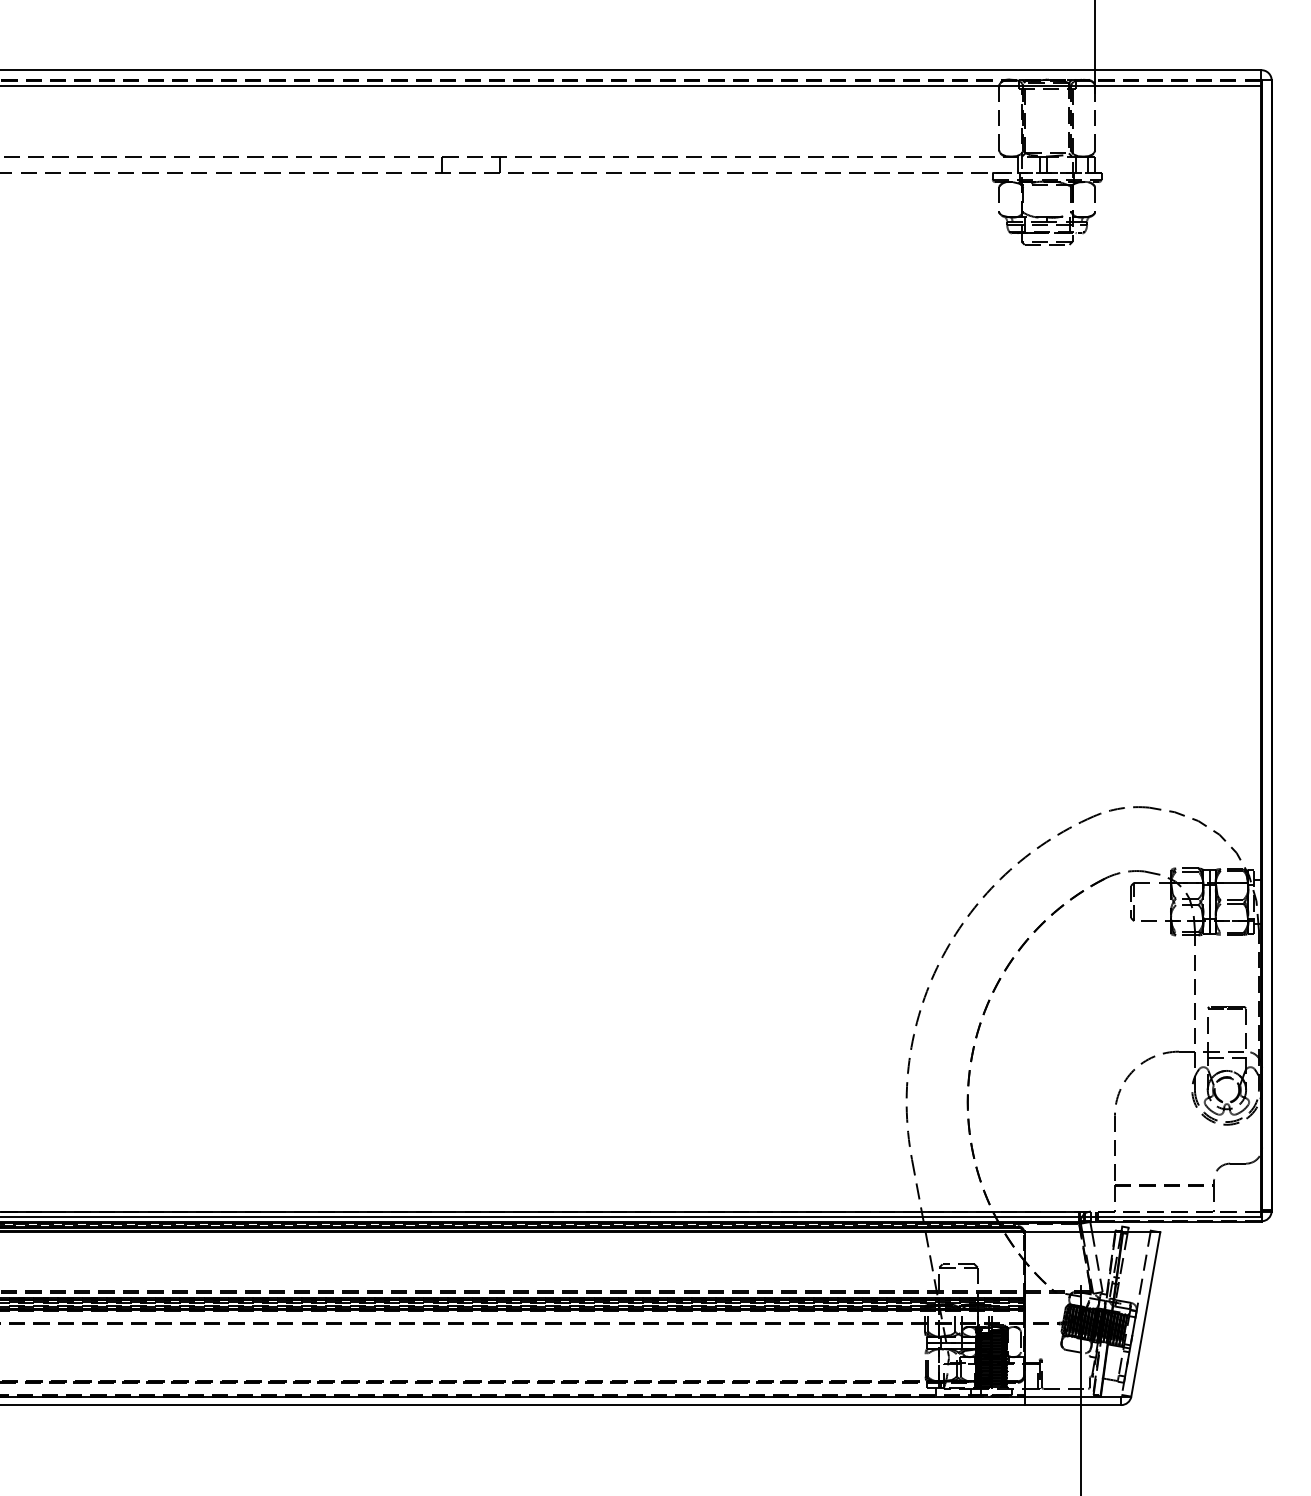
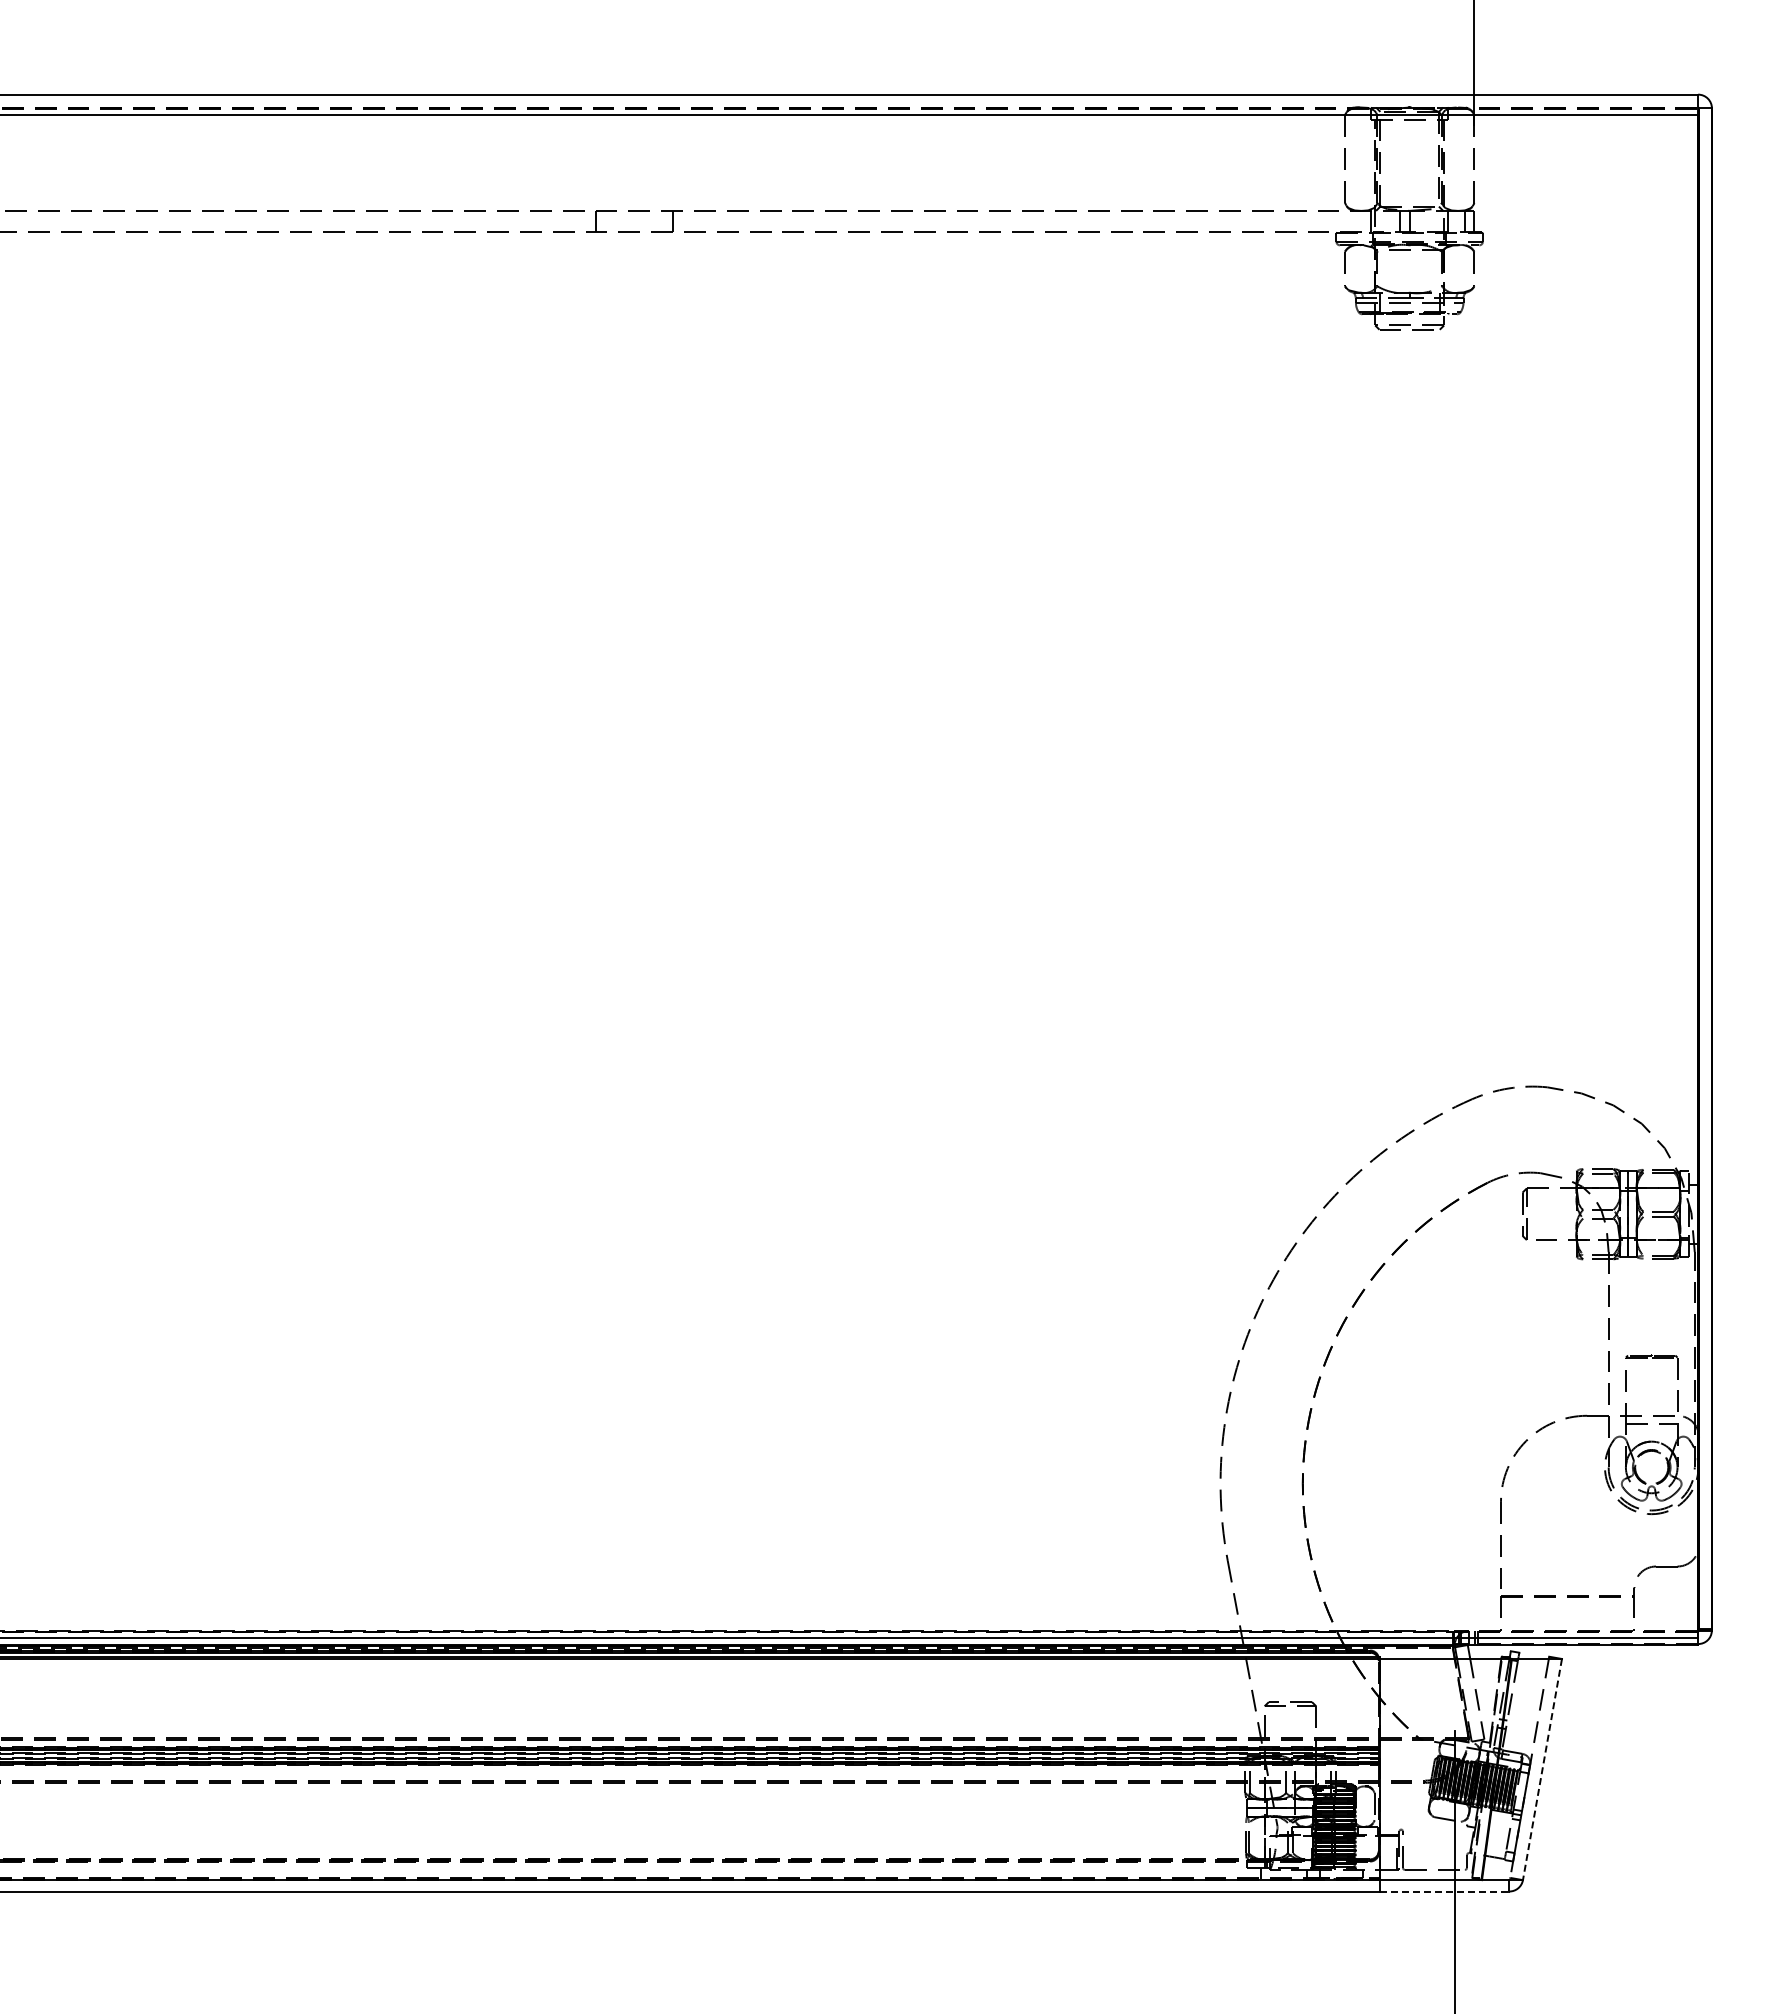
line: (1145, 1315) -> (1542, 1770), solid -> dashed
line: (1073, 1405) -> (1444, 1891), solid -> dashed

